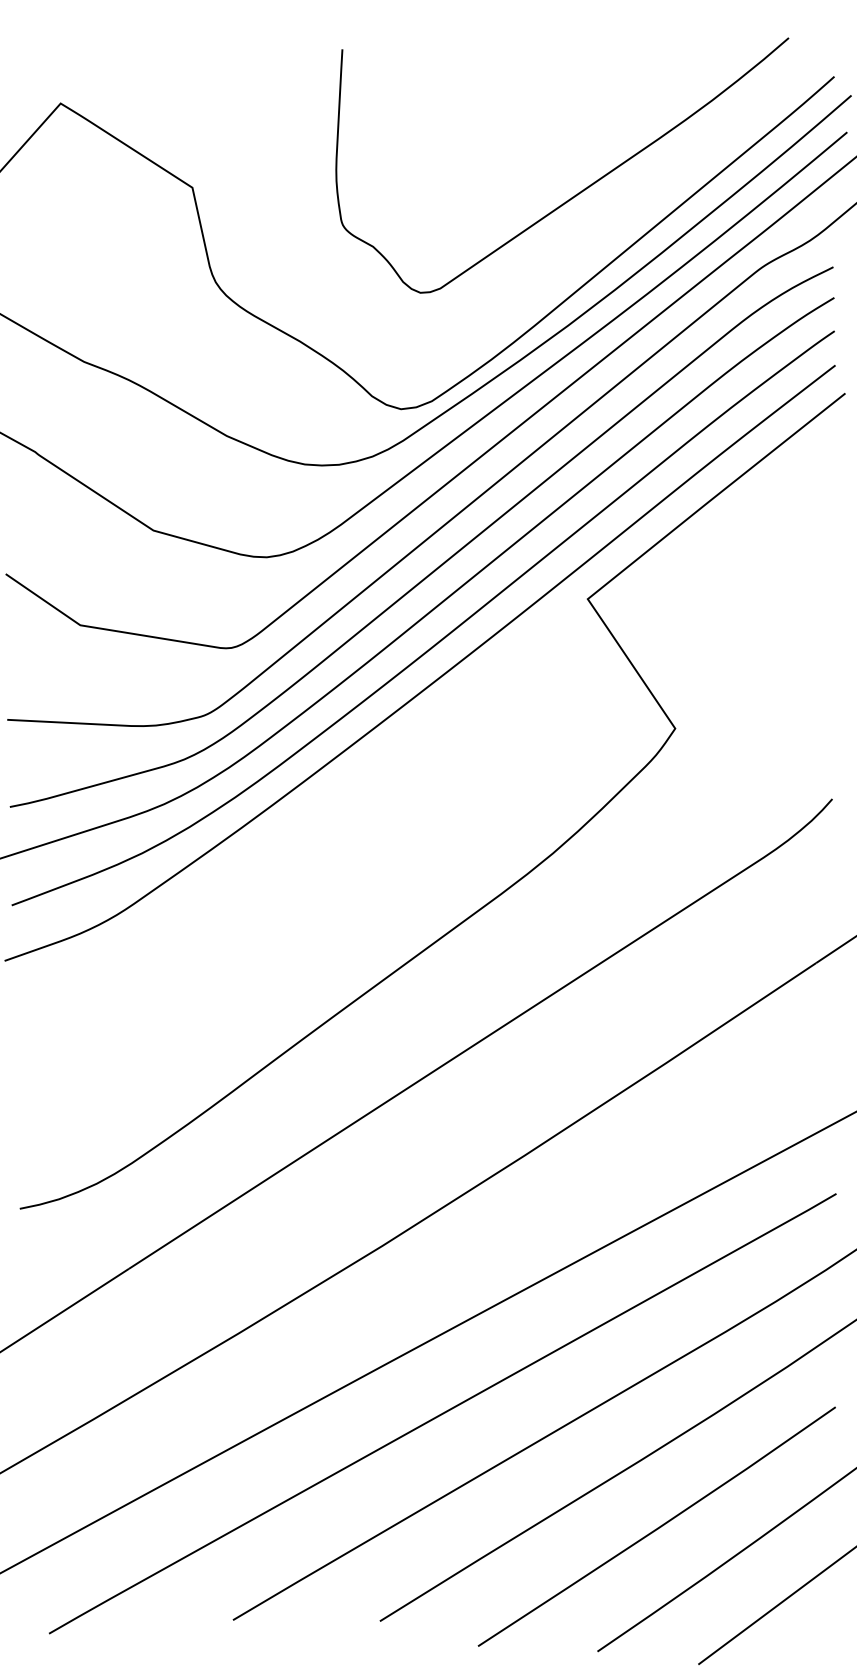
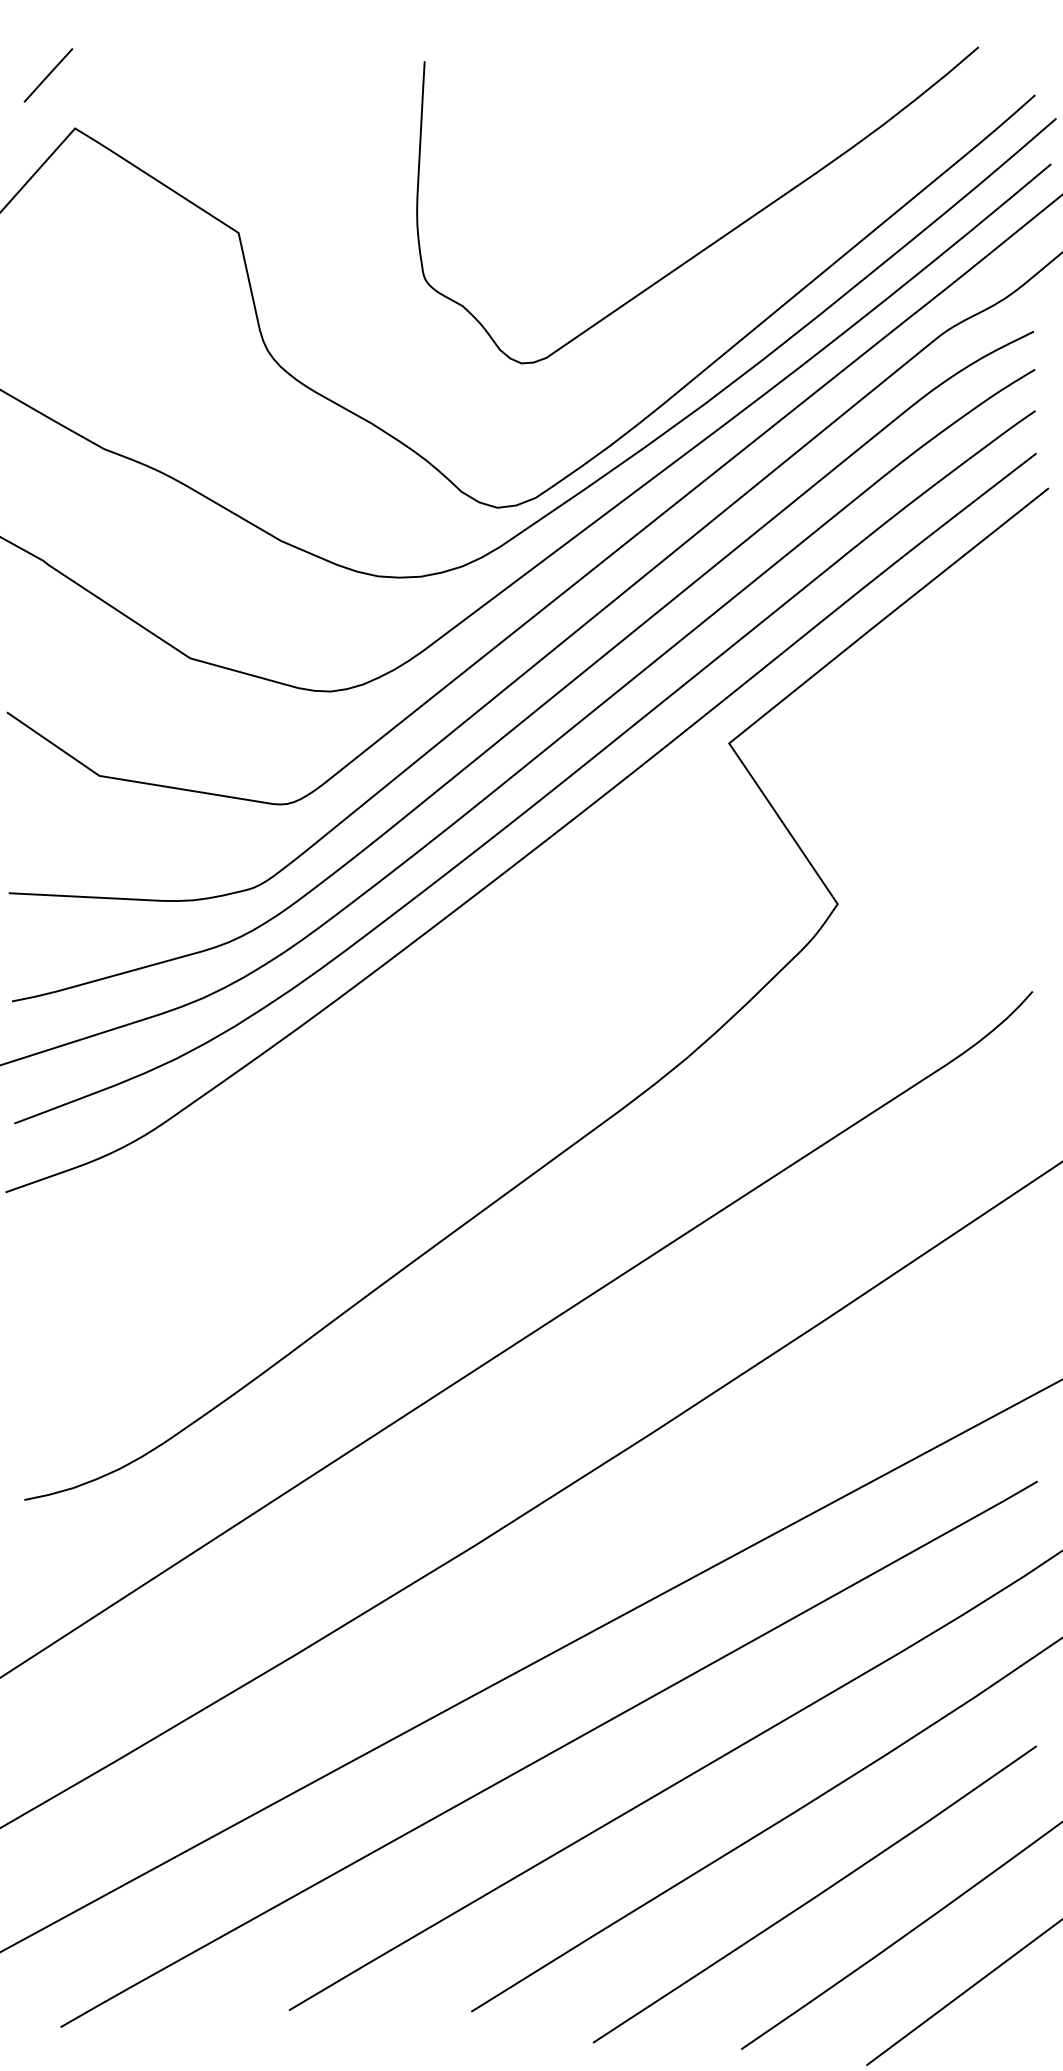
line: (39, 60) -> (48, 75), added

